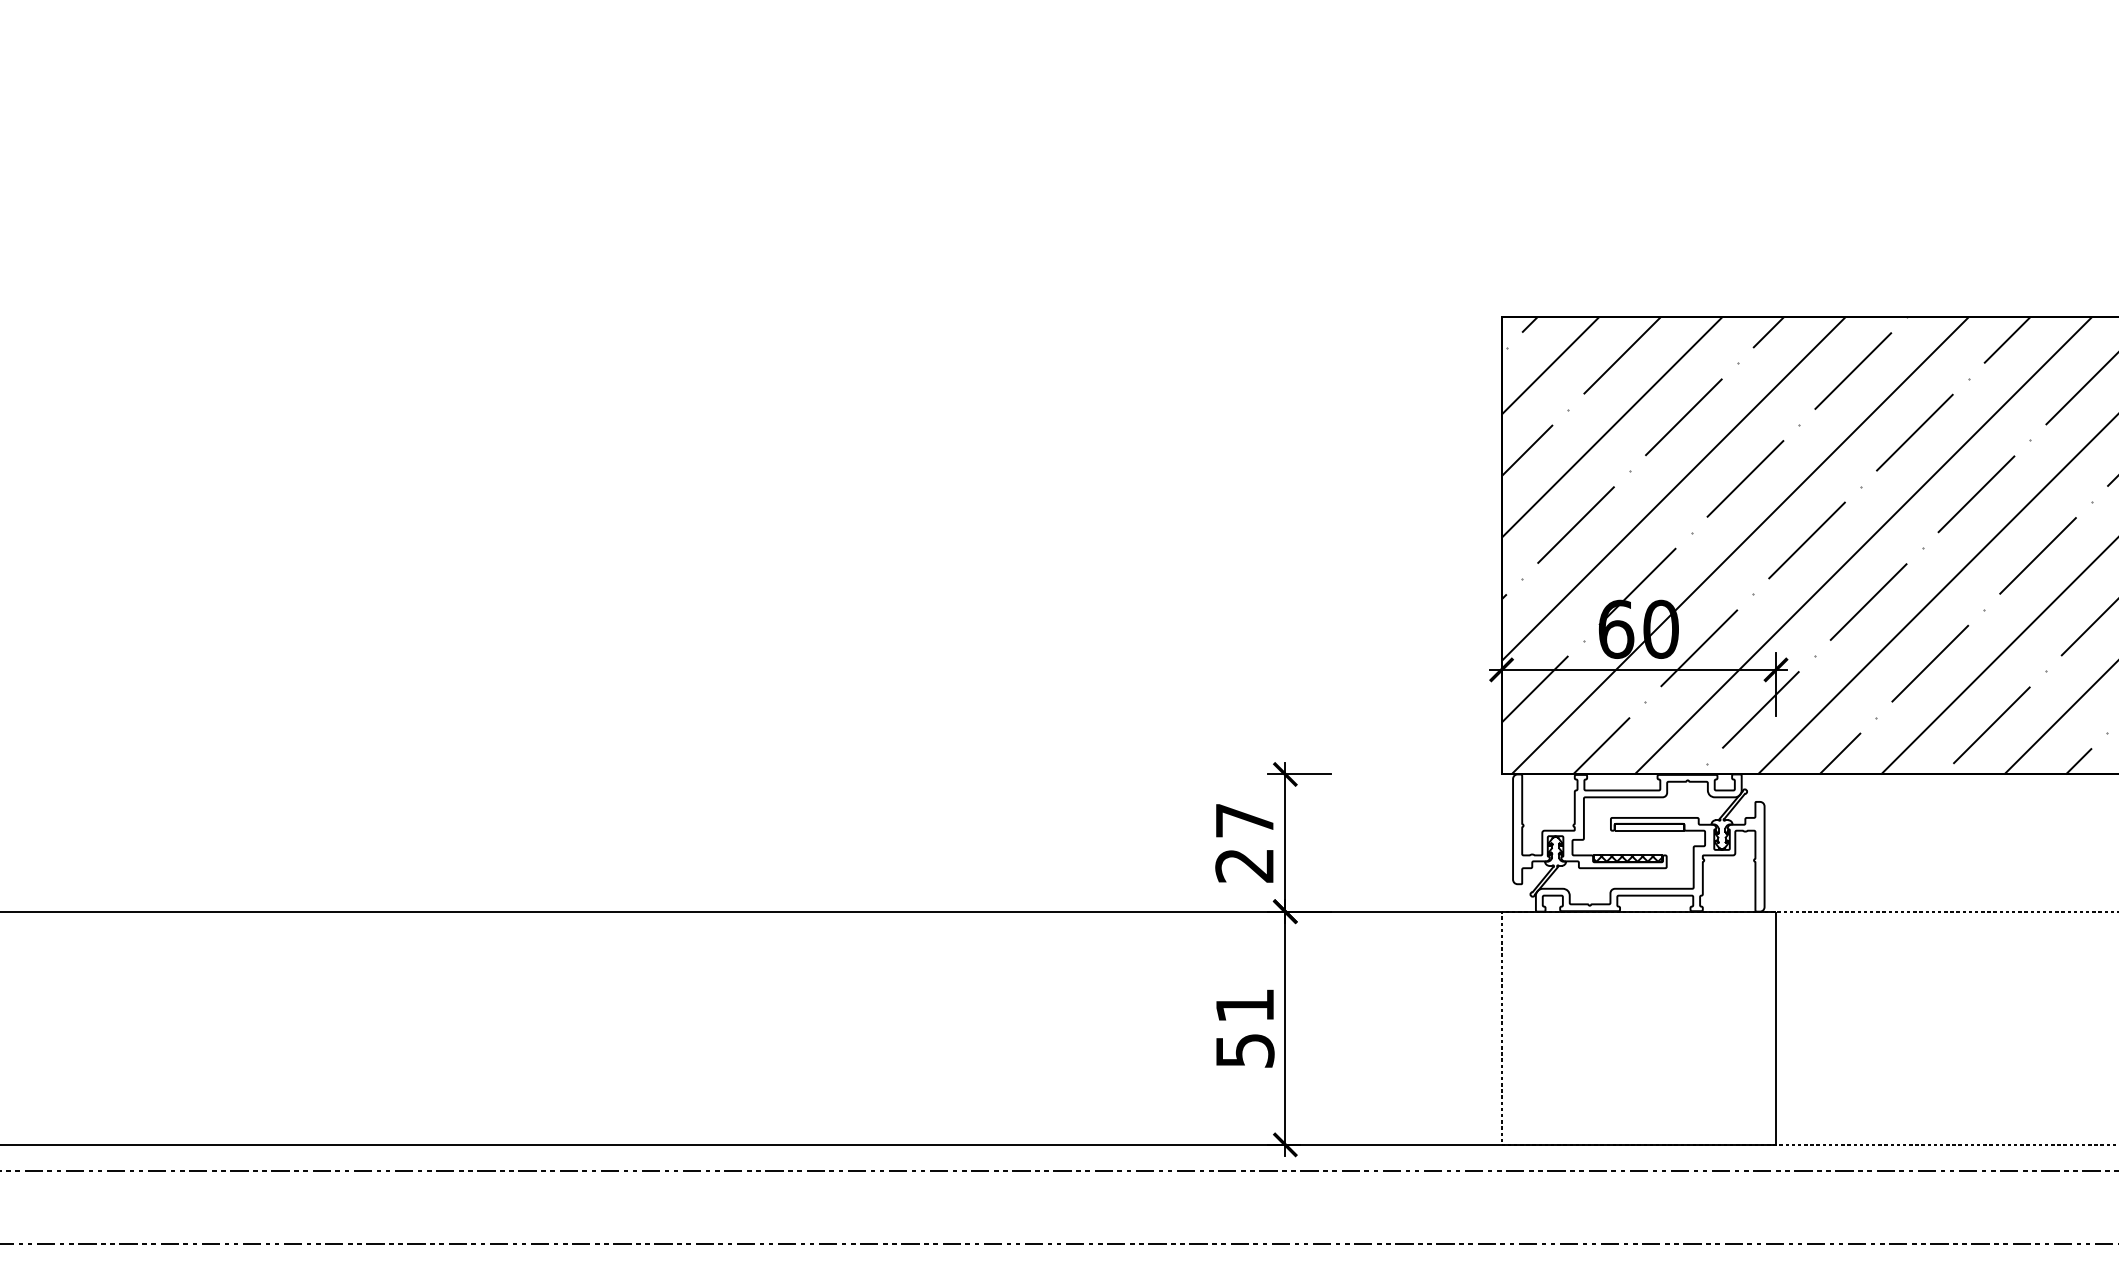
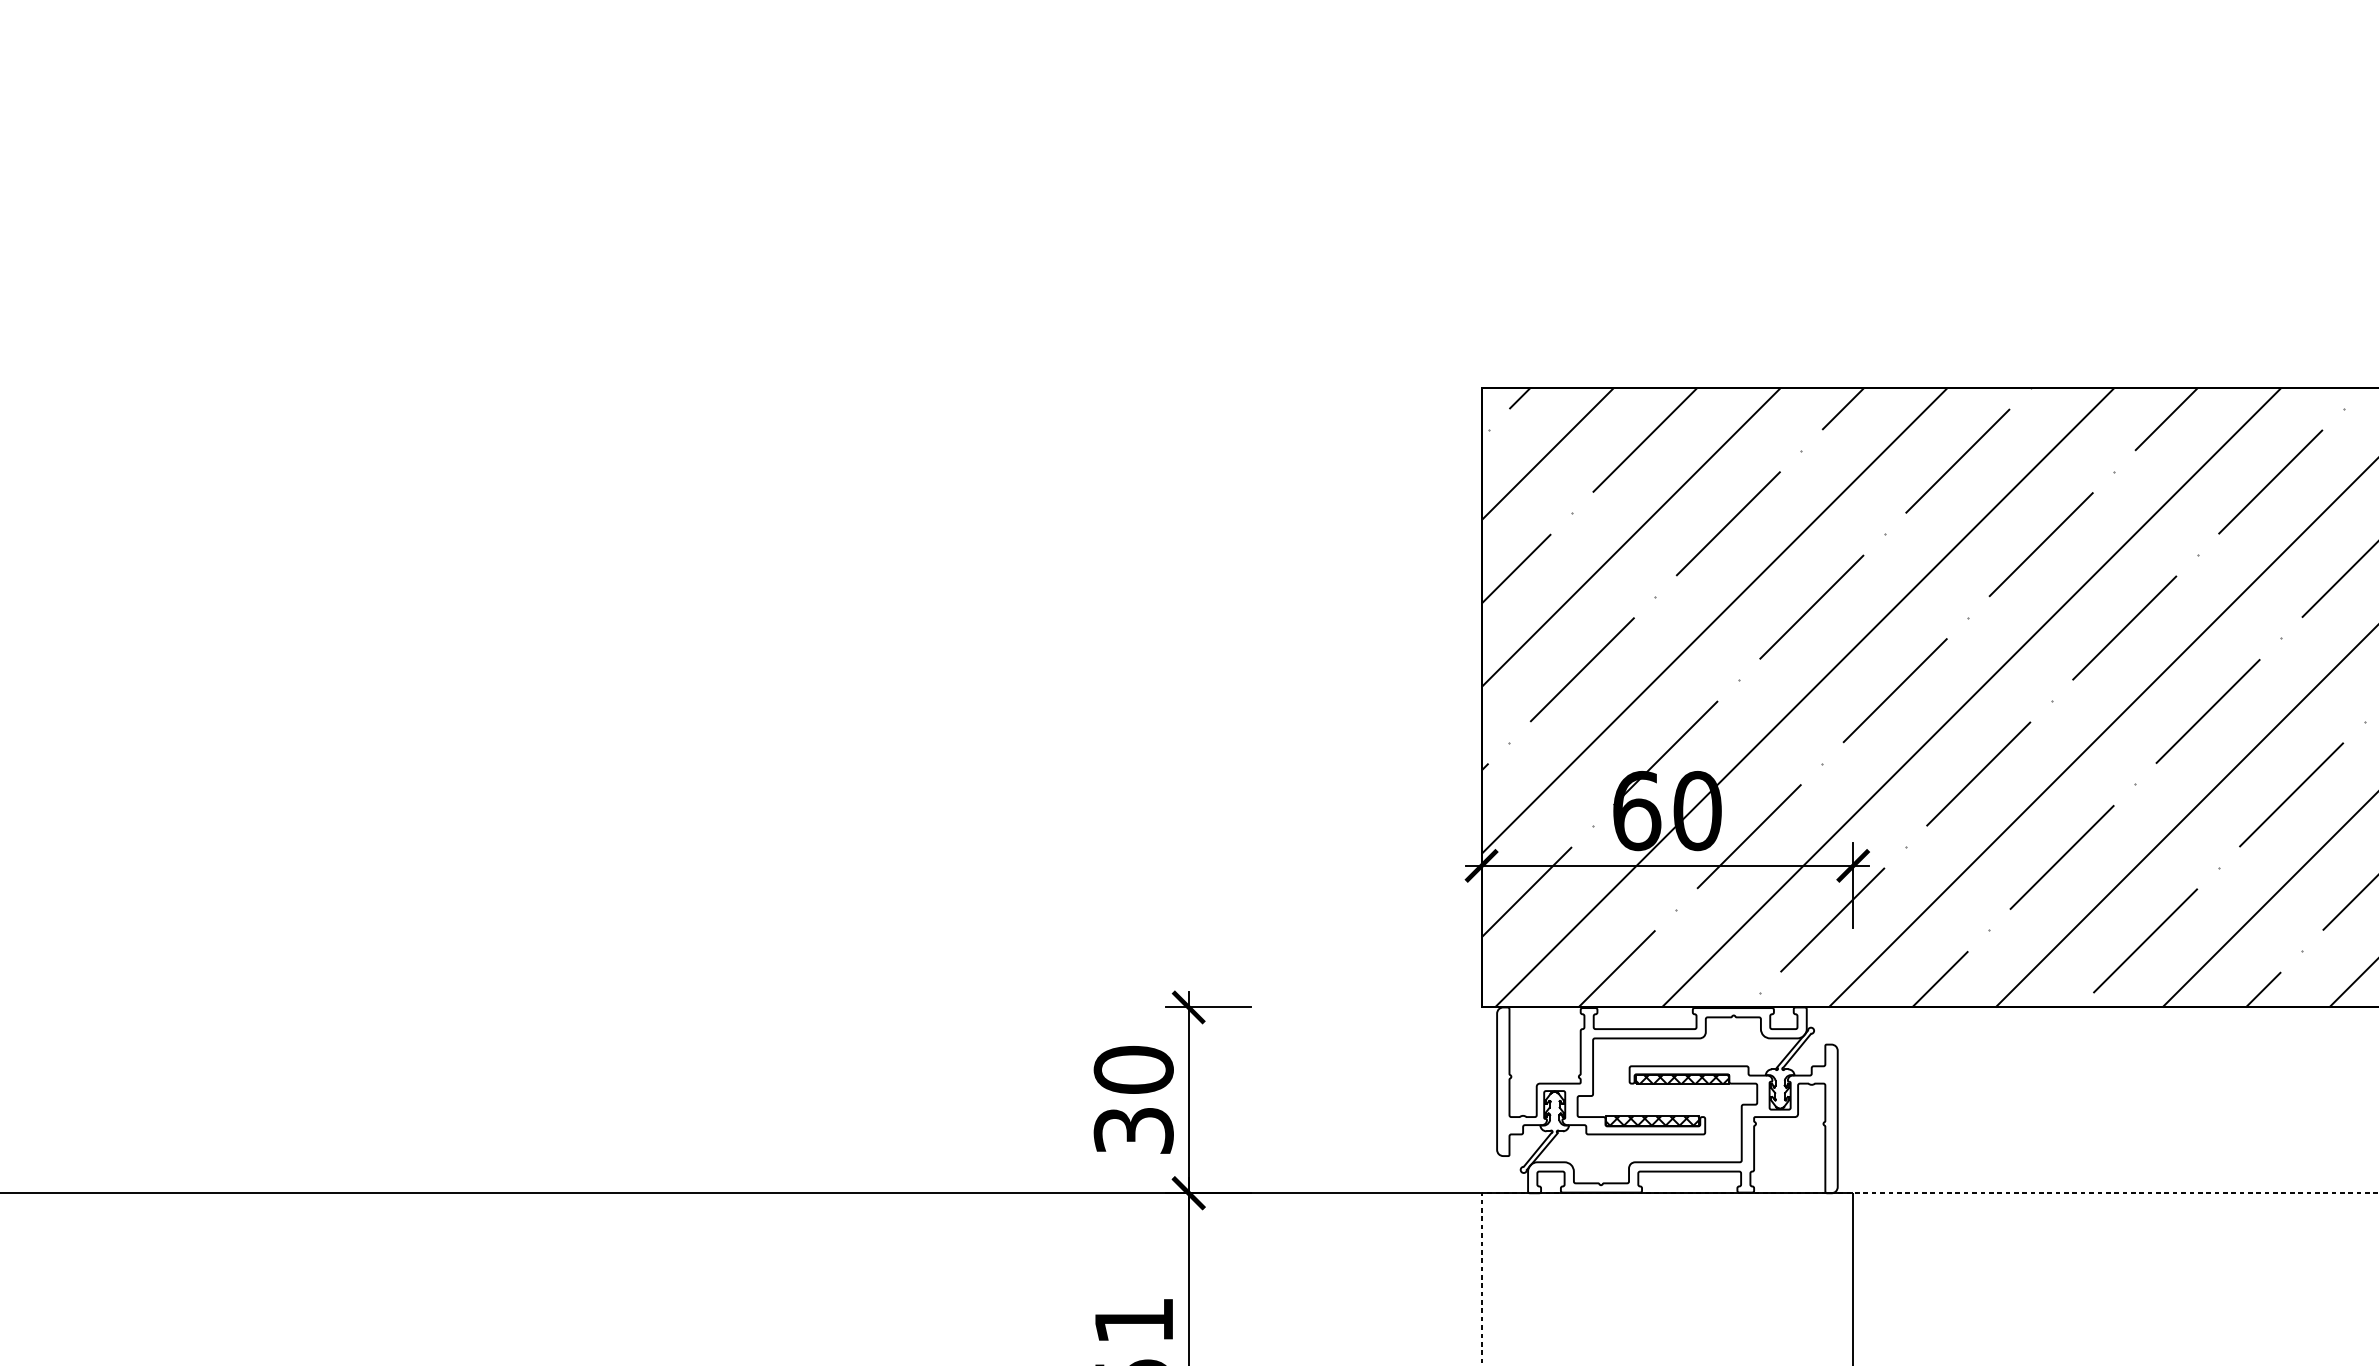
hatch: (1649, 827) -> (1681, 1079), added
text: (1244, 842) -> (1133, 1099), 27 -> 30

